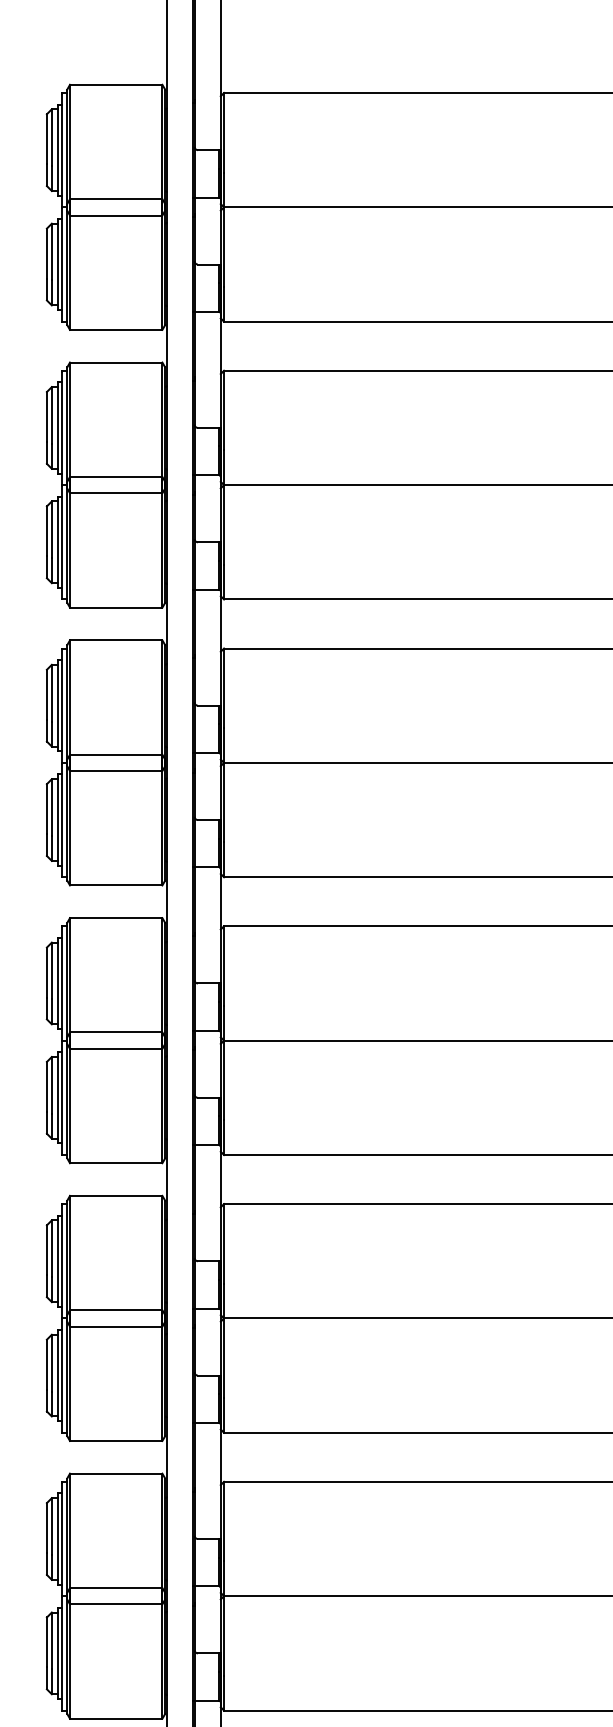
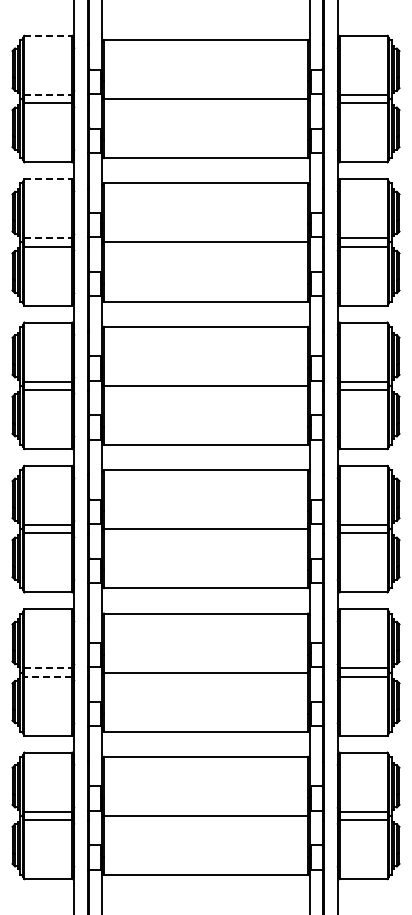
line: (116, 84) -> (48, 35), solid -> dashed
line: (116, 198) -> (48, 94), solid -> dashed
line: (116, 363) -> (48, 179), solid -> dashed
line: (116, 477) -> (48, 238), solid -> dashed
line: (116, 1310) -> (48, 668), solid -> dashed
line: (116, 1326) -> (48, 676), solid -> dashed

